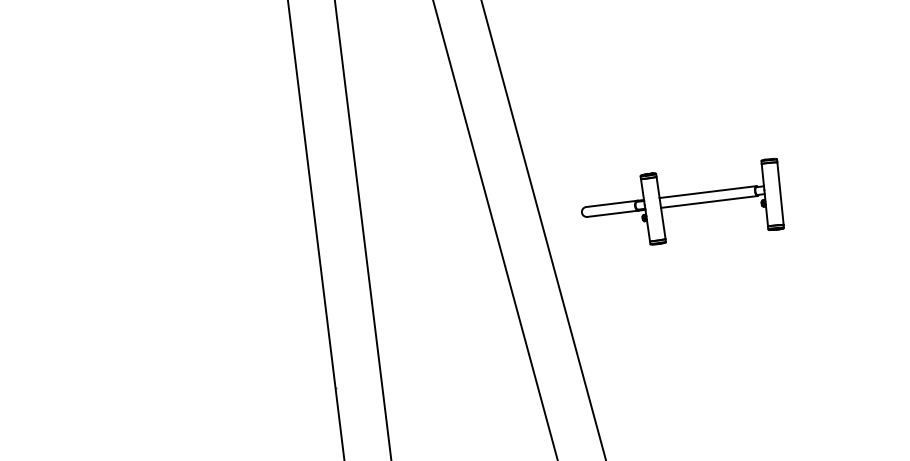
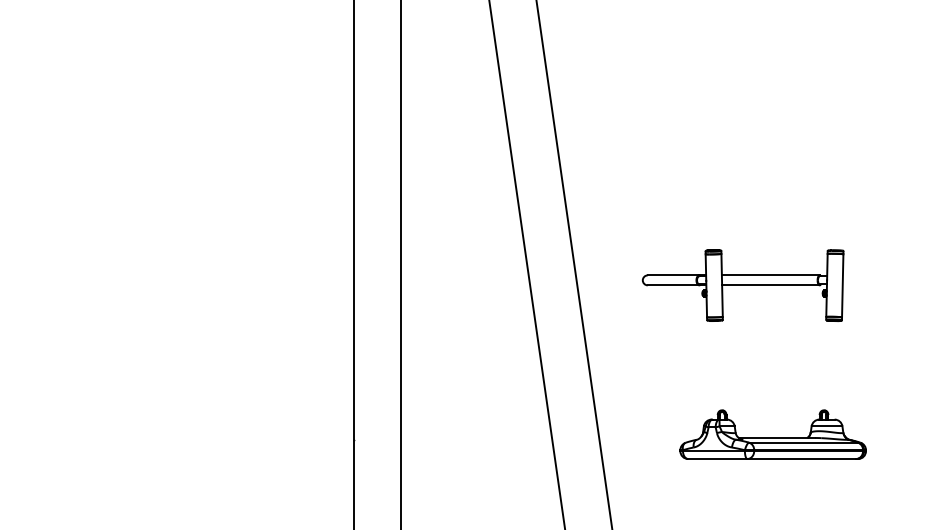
part: (681, 205) -> (742, 285), moved
part: (749, 331) -> (772, 434), added

